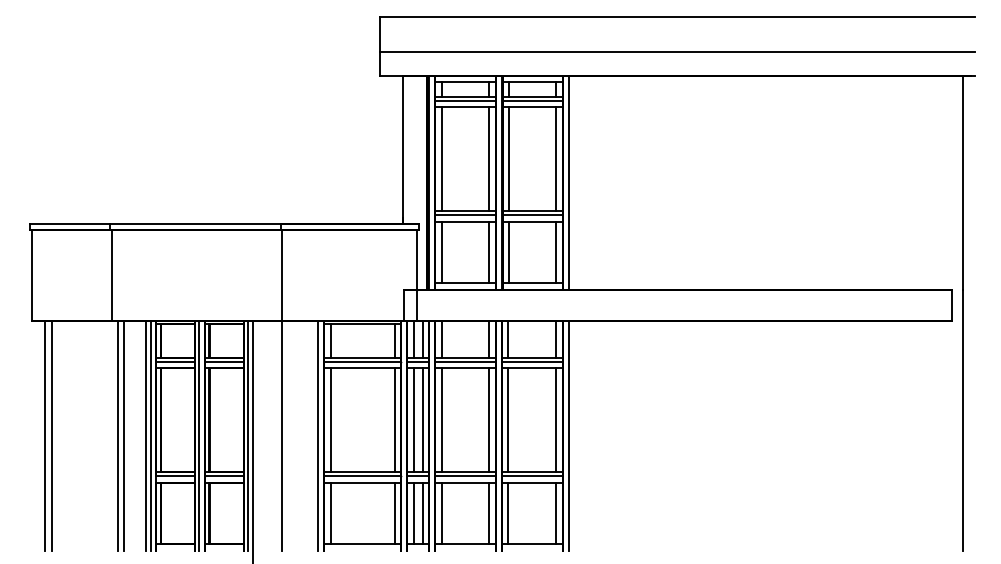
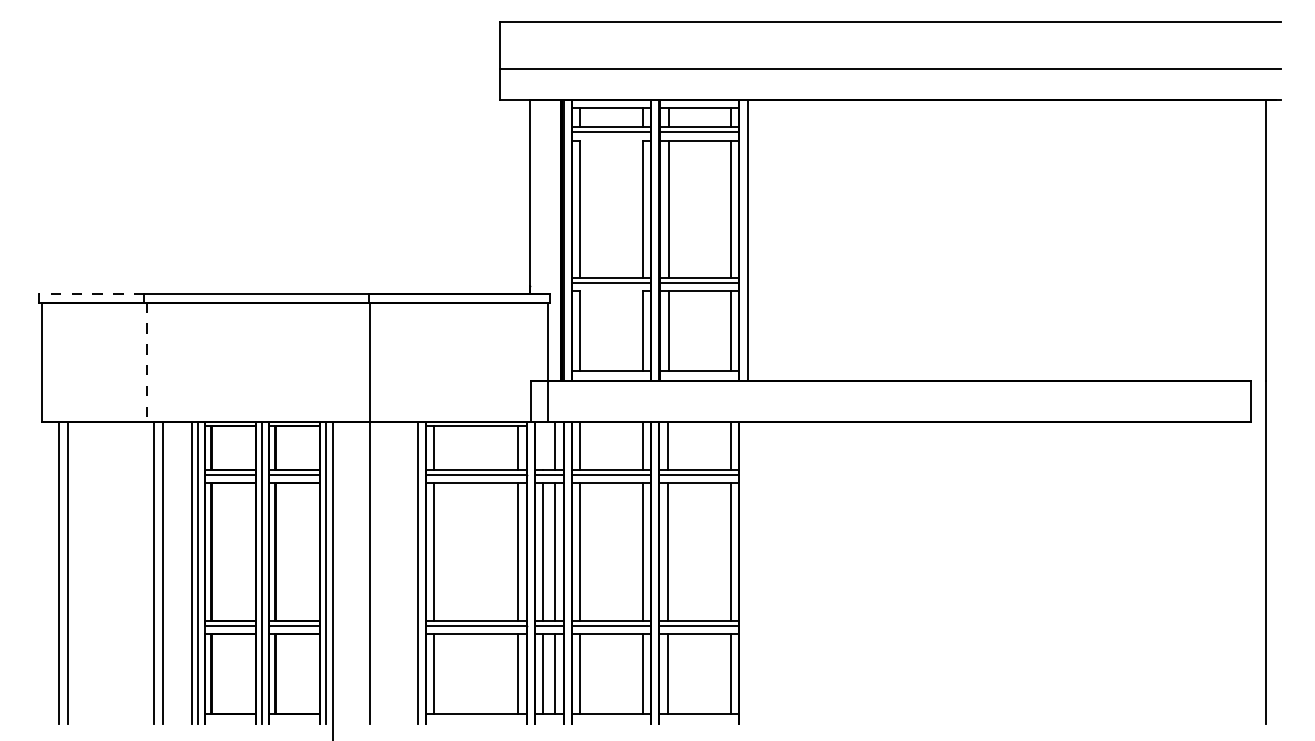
line: (465, 106) -> (611, 140), removed
line: (465, 221) -> (611, 291), removed
line: (69, 224) -> (91, 294), solid -> dashed
line: (111, 275) -> (146, 362), solid -> dashed
line: (413, 339) -> (543, 445), removed
line: (568, 435) -> (747, 572), removed

